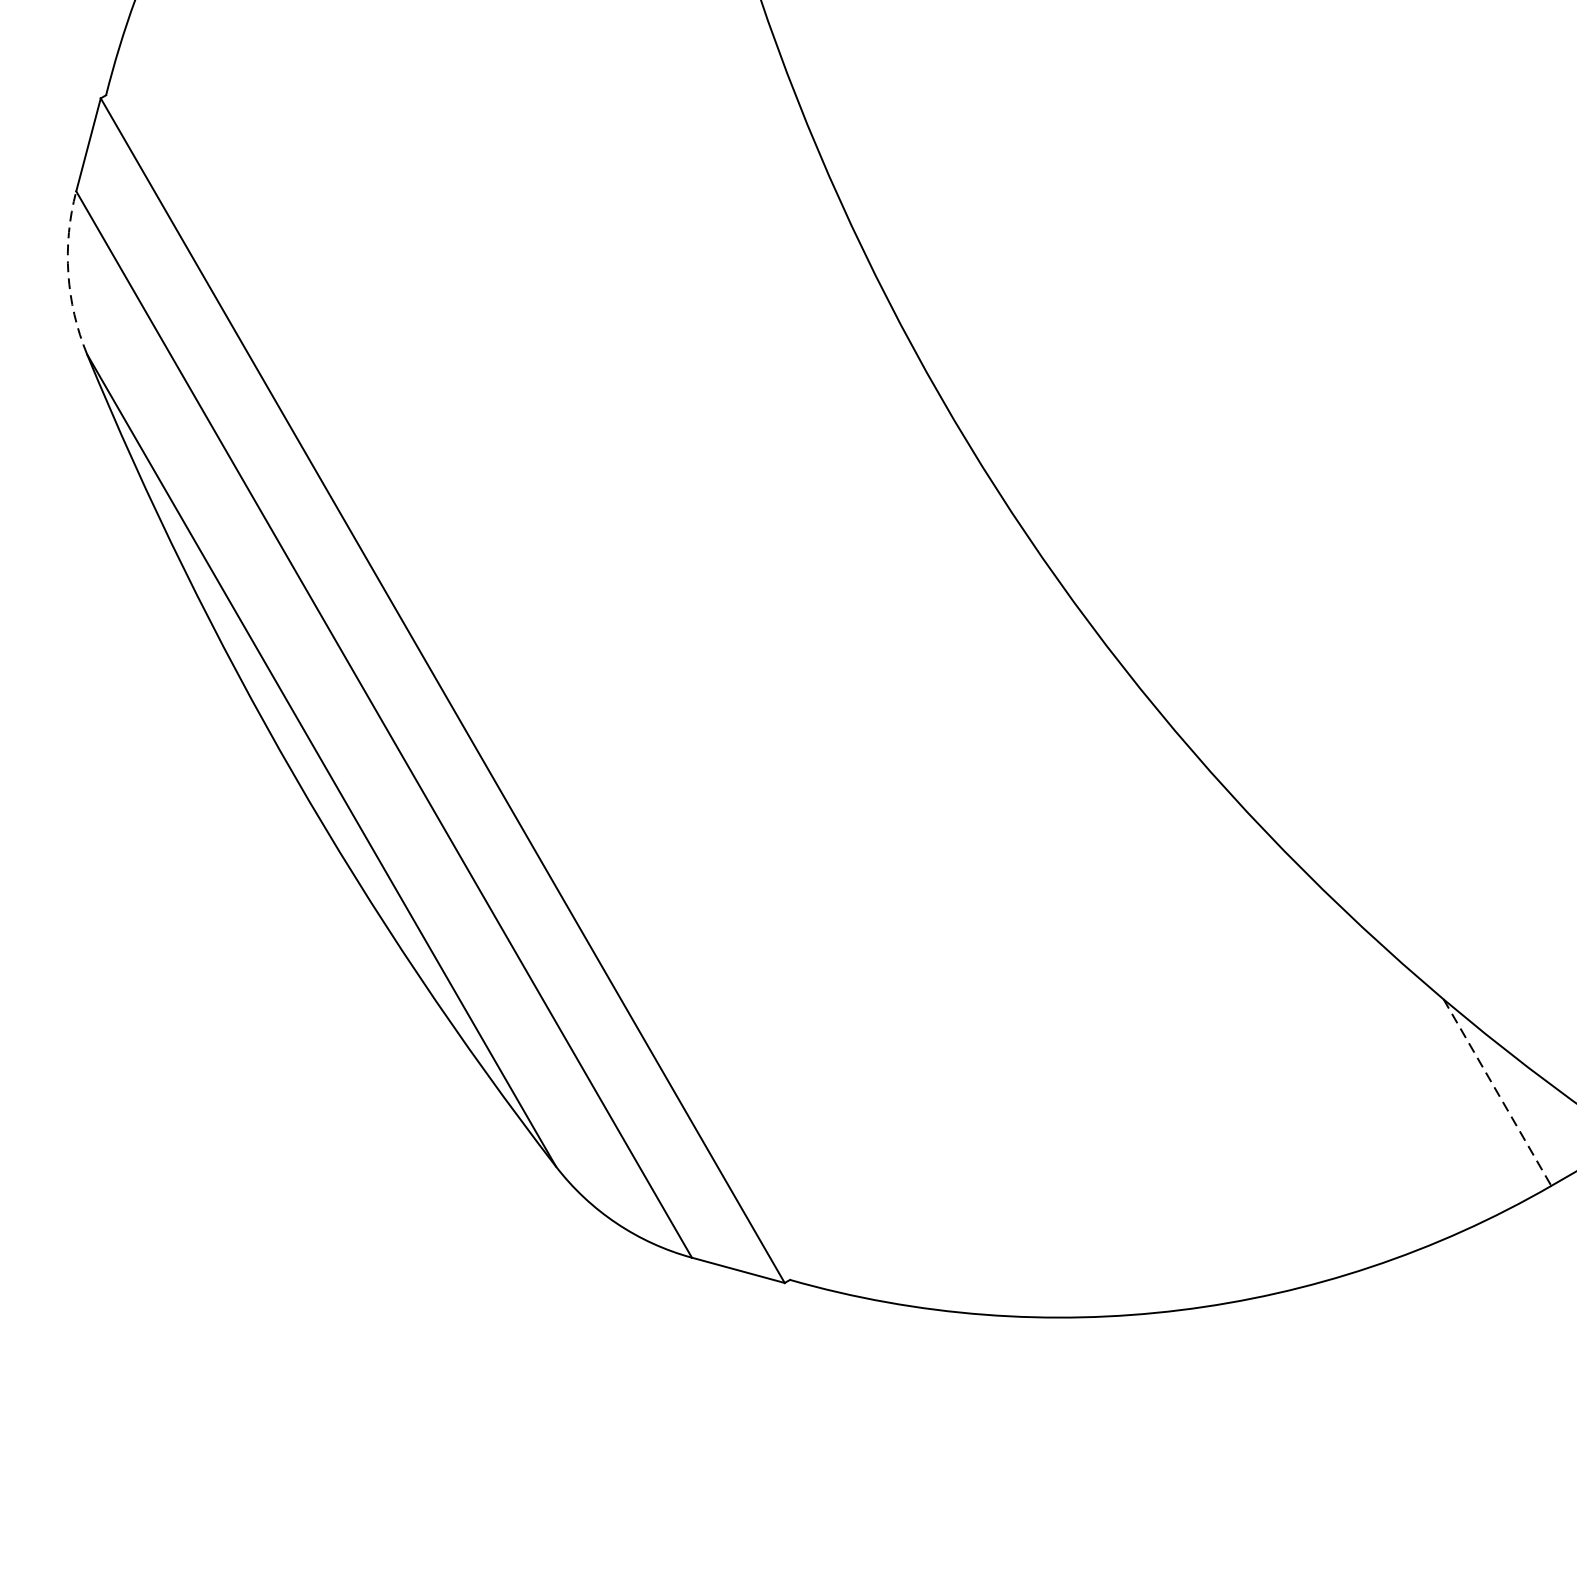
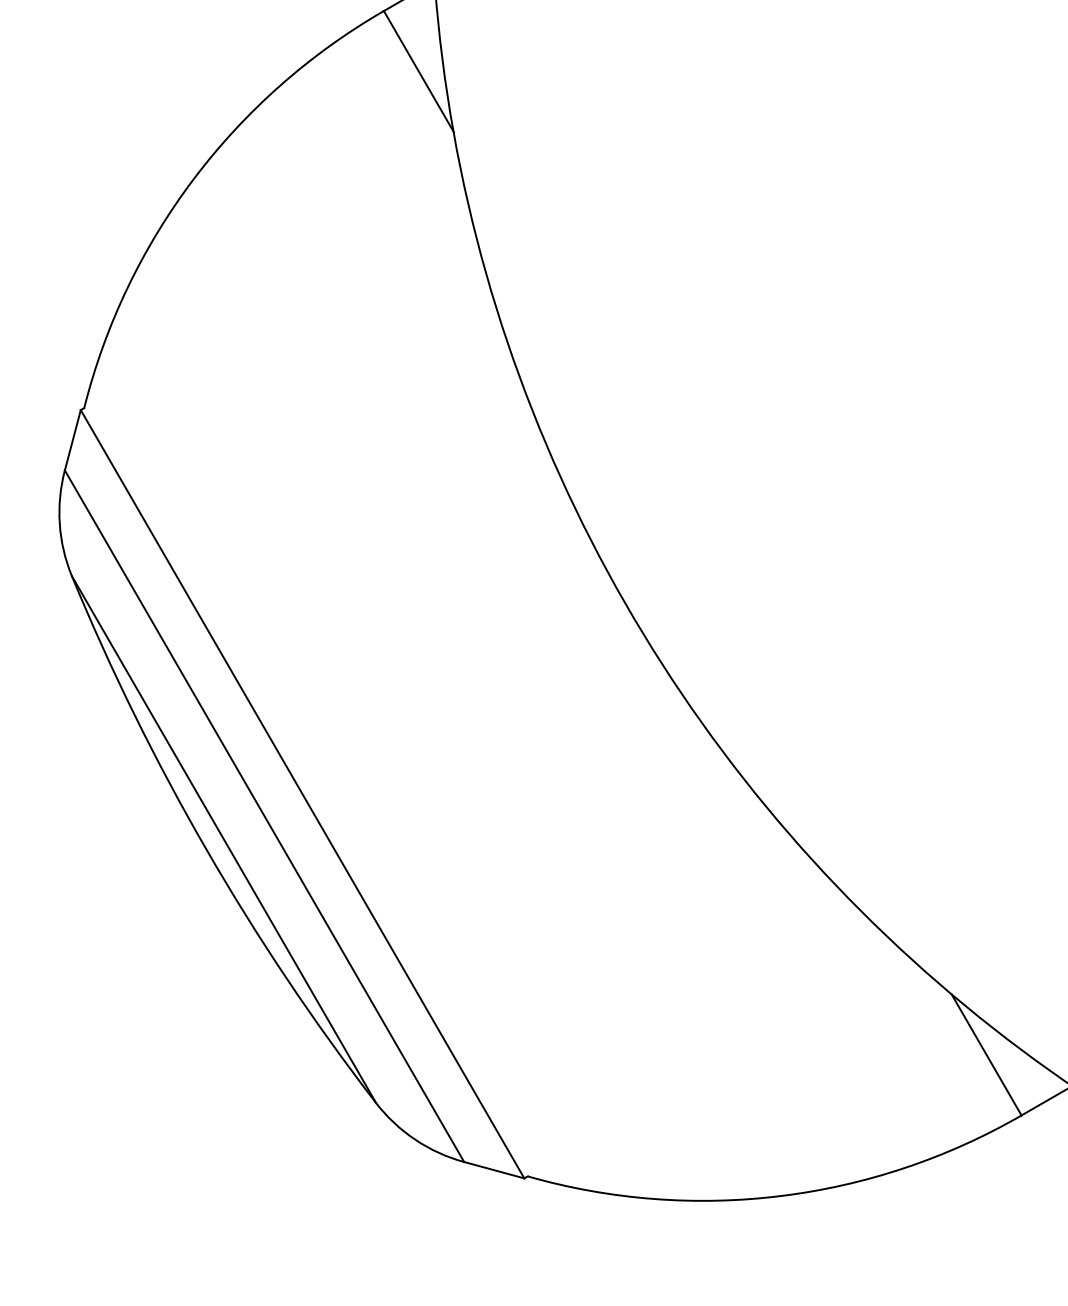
arc: (67, 273) -> (59, 523), dashed -> solid
line: (1497, 1091) -> (986, 1054), dashed -> solid

